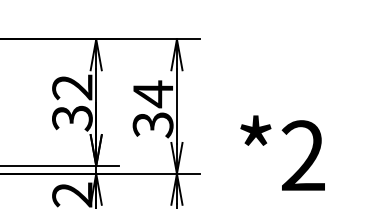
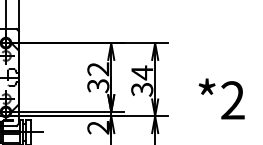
text: (282, 152) -> (221, 98), moved

